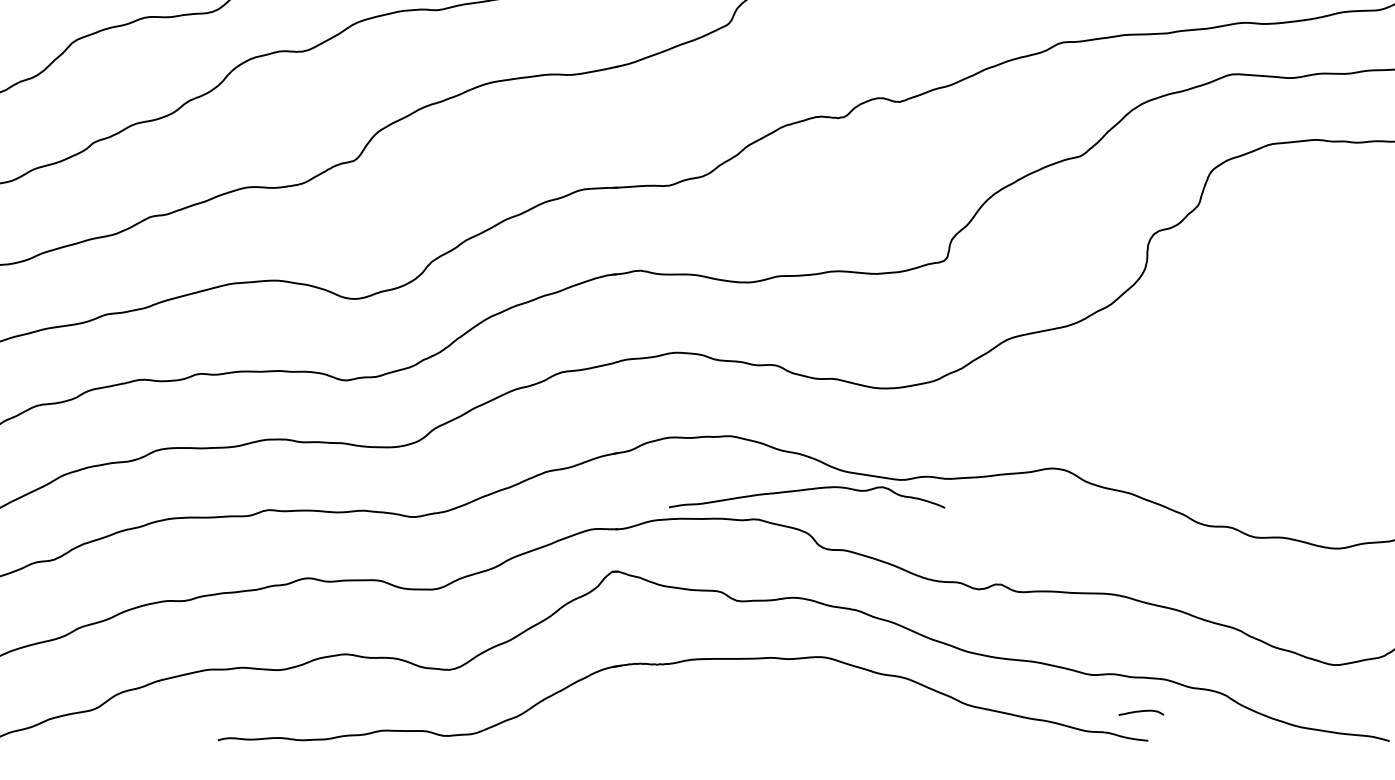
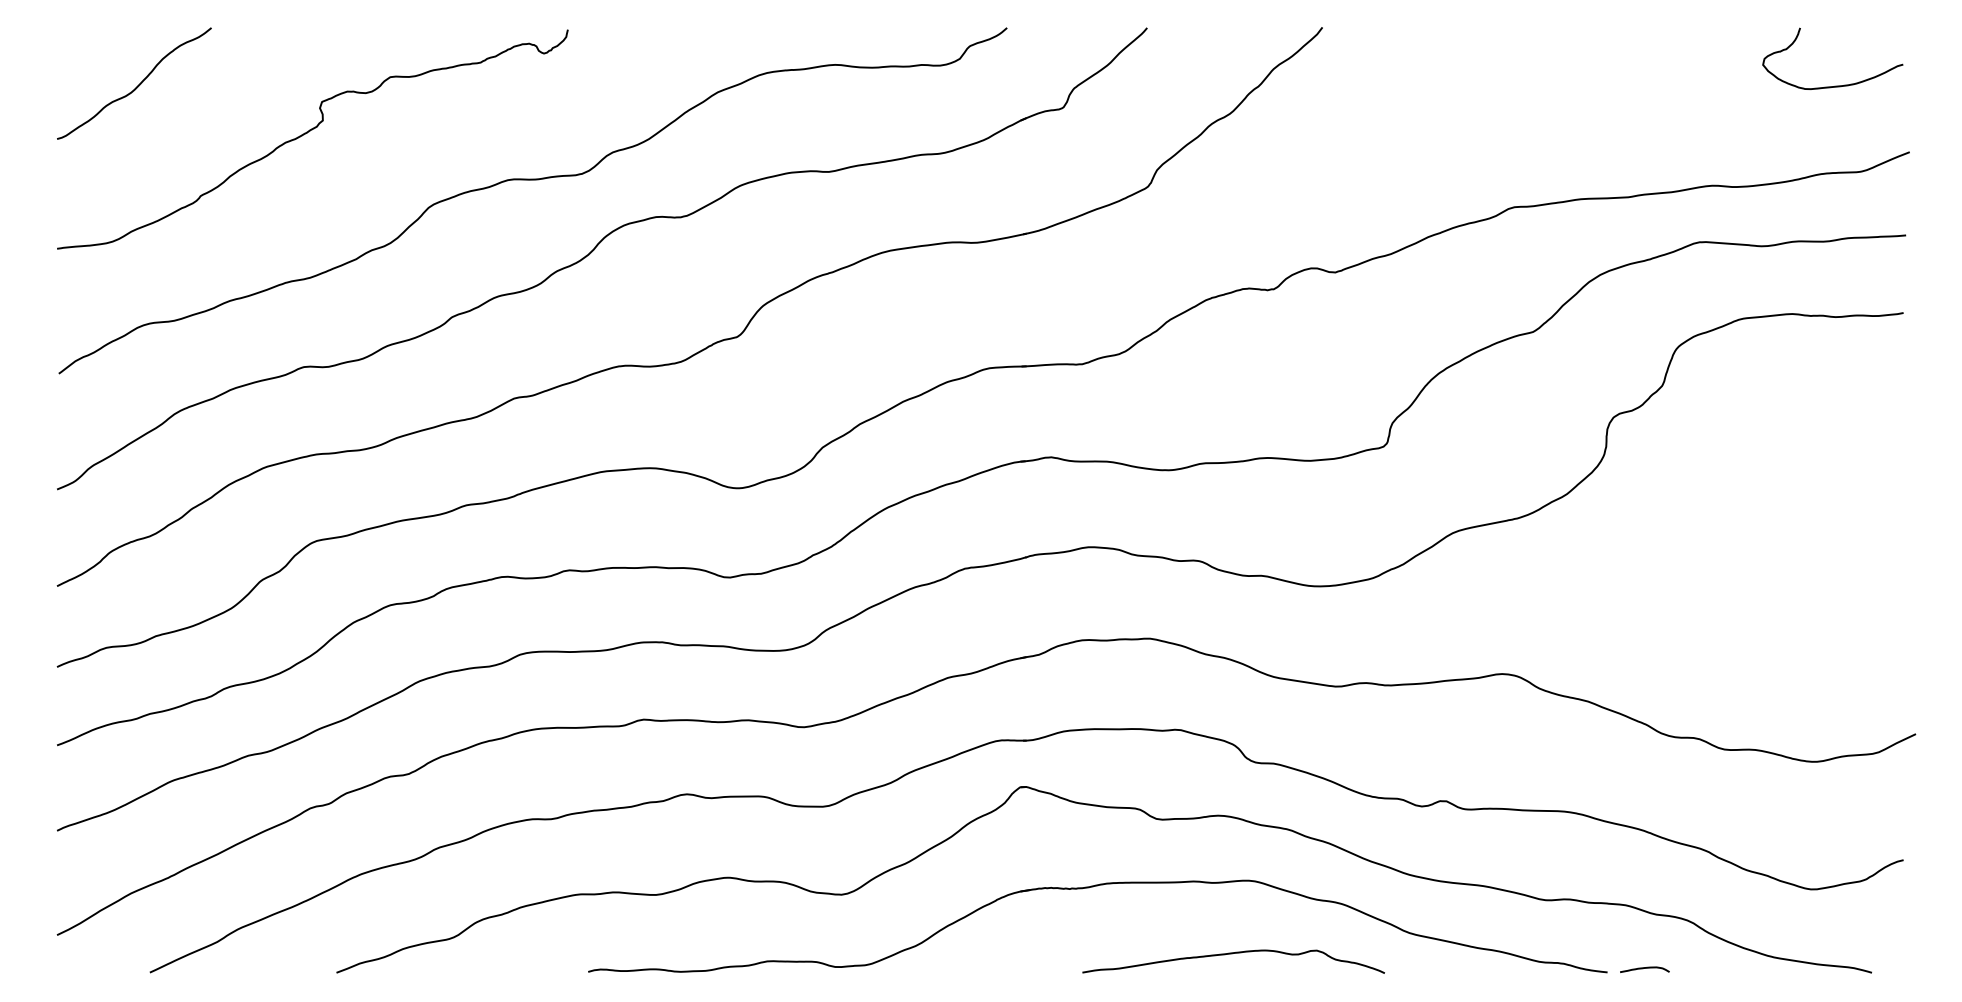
curve: (806, 490) -> (1232, 954), moved
curve: (1140, 711) -> (1644, 968), moved

